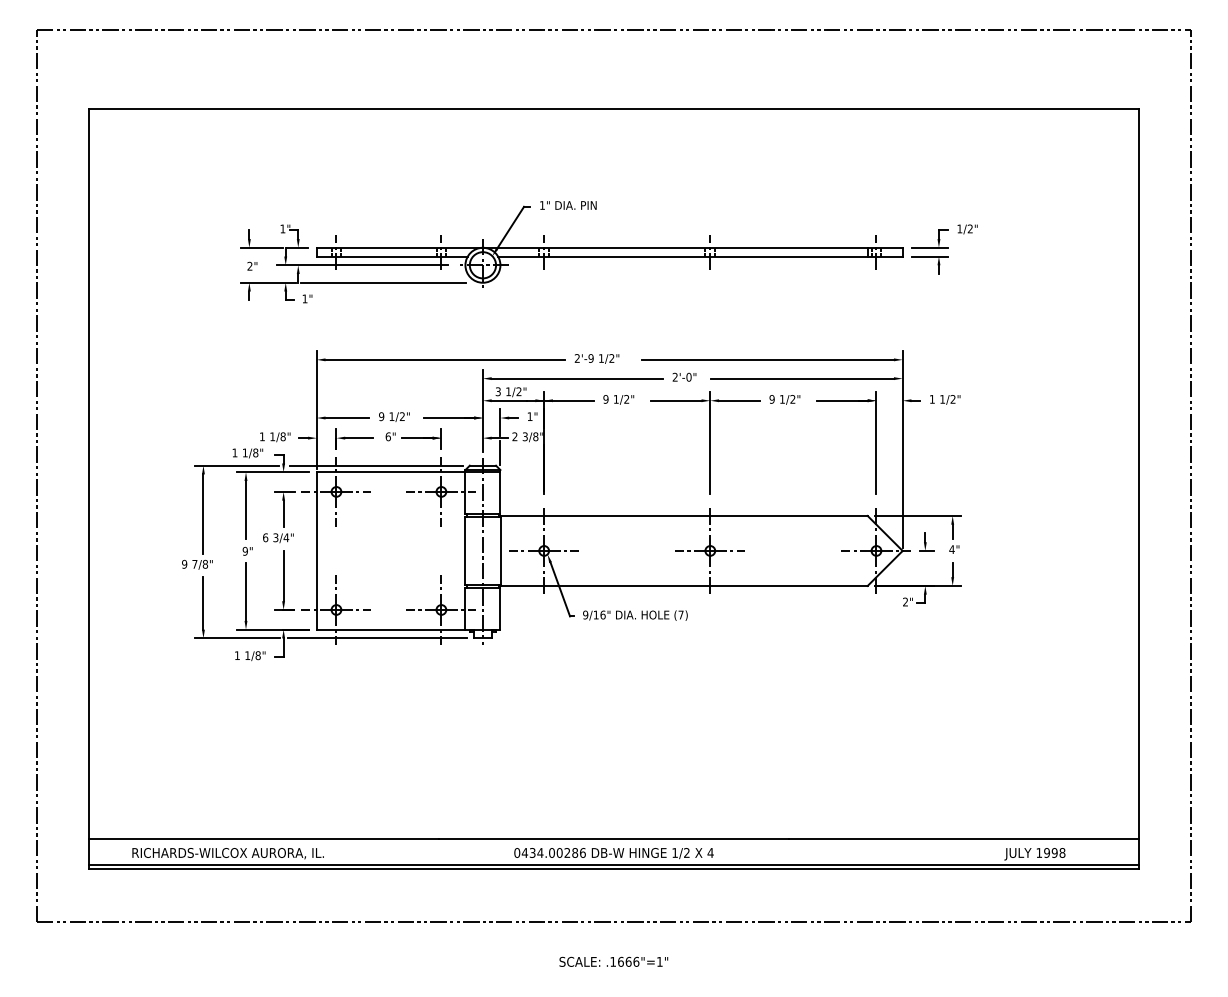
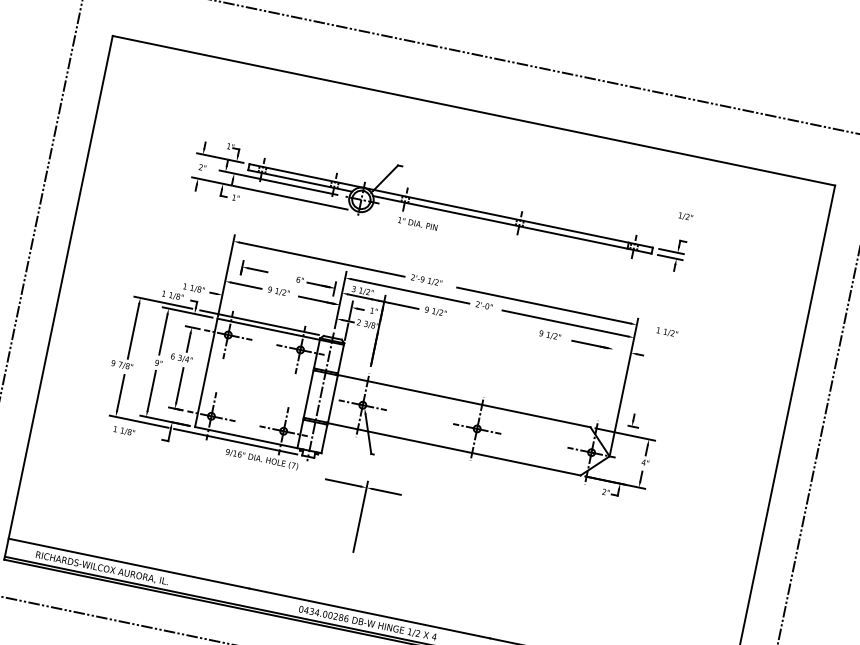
text: (568, 205) -> (417, 223), moved
text: (967, 229) -> (685, 216), moved
text: (945, 399) -> (667, 332), moved
part: (354, 438) -> (254, 269), moved
part: (413, 438) -> (315, 284), moved
part: (705, 442) -> (357, 515), moved
line: (876, 443) -> (606, 378), removed
part: (926, 541) -> (634, 420), moved
text: (635, 615) -> (262, 459), moved
text: (250, 656) -> (124, 431), moved

